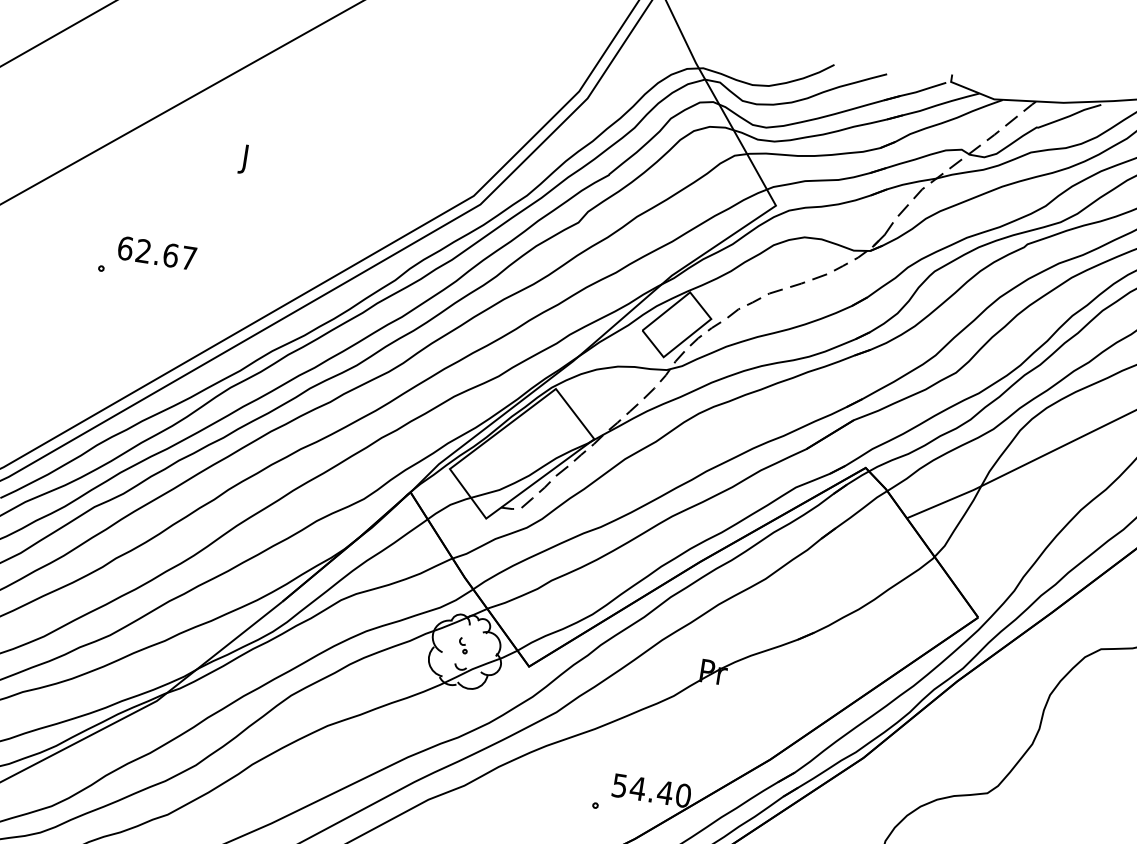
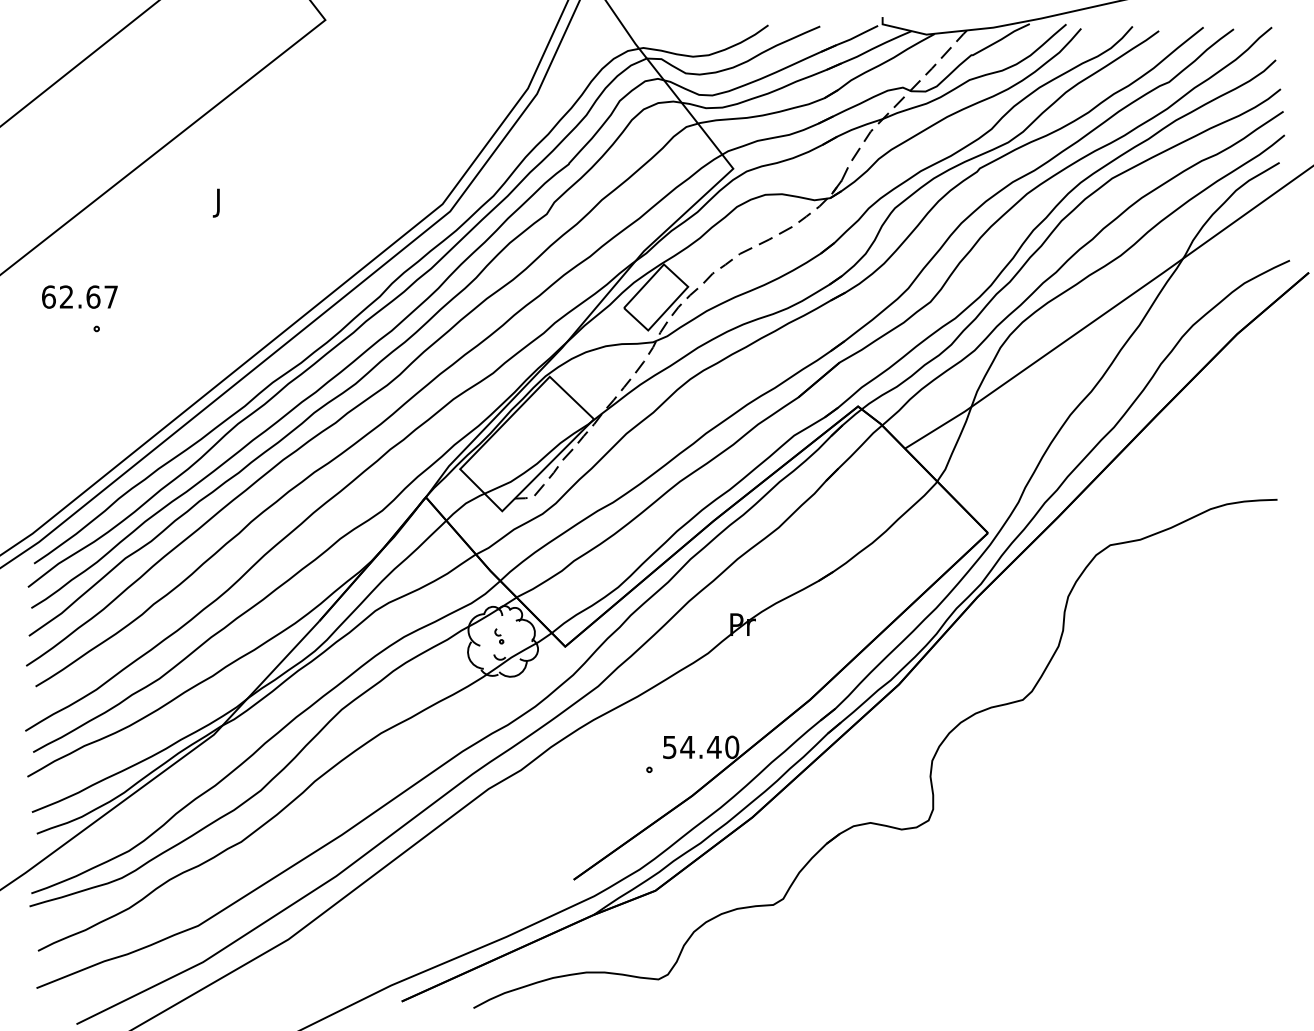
text: (156, 252) -> (79, 296), moved

